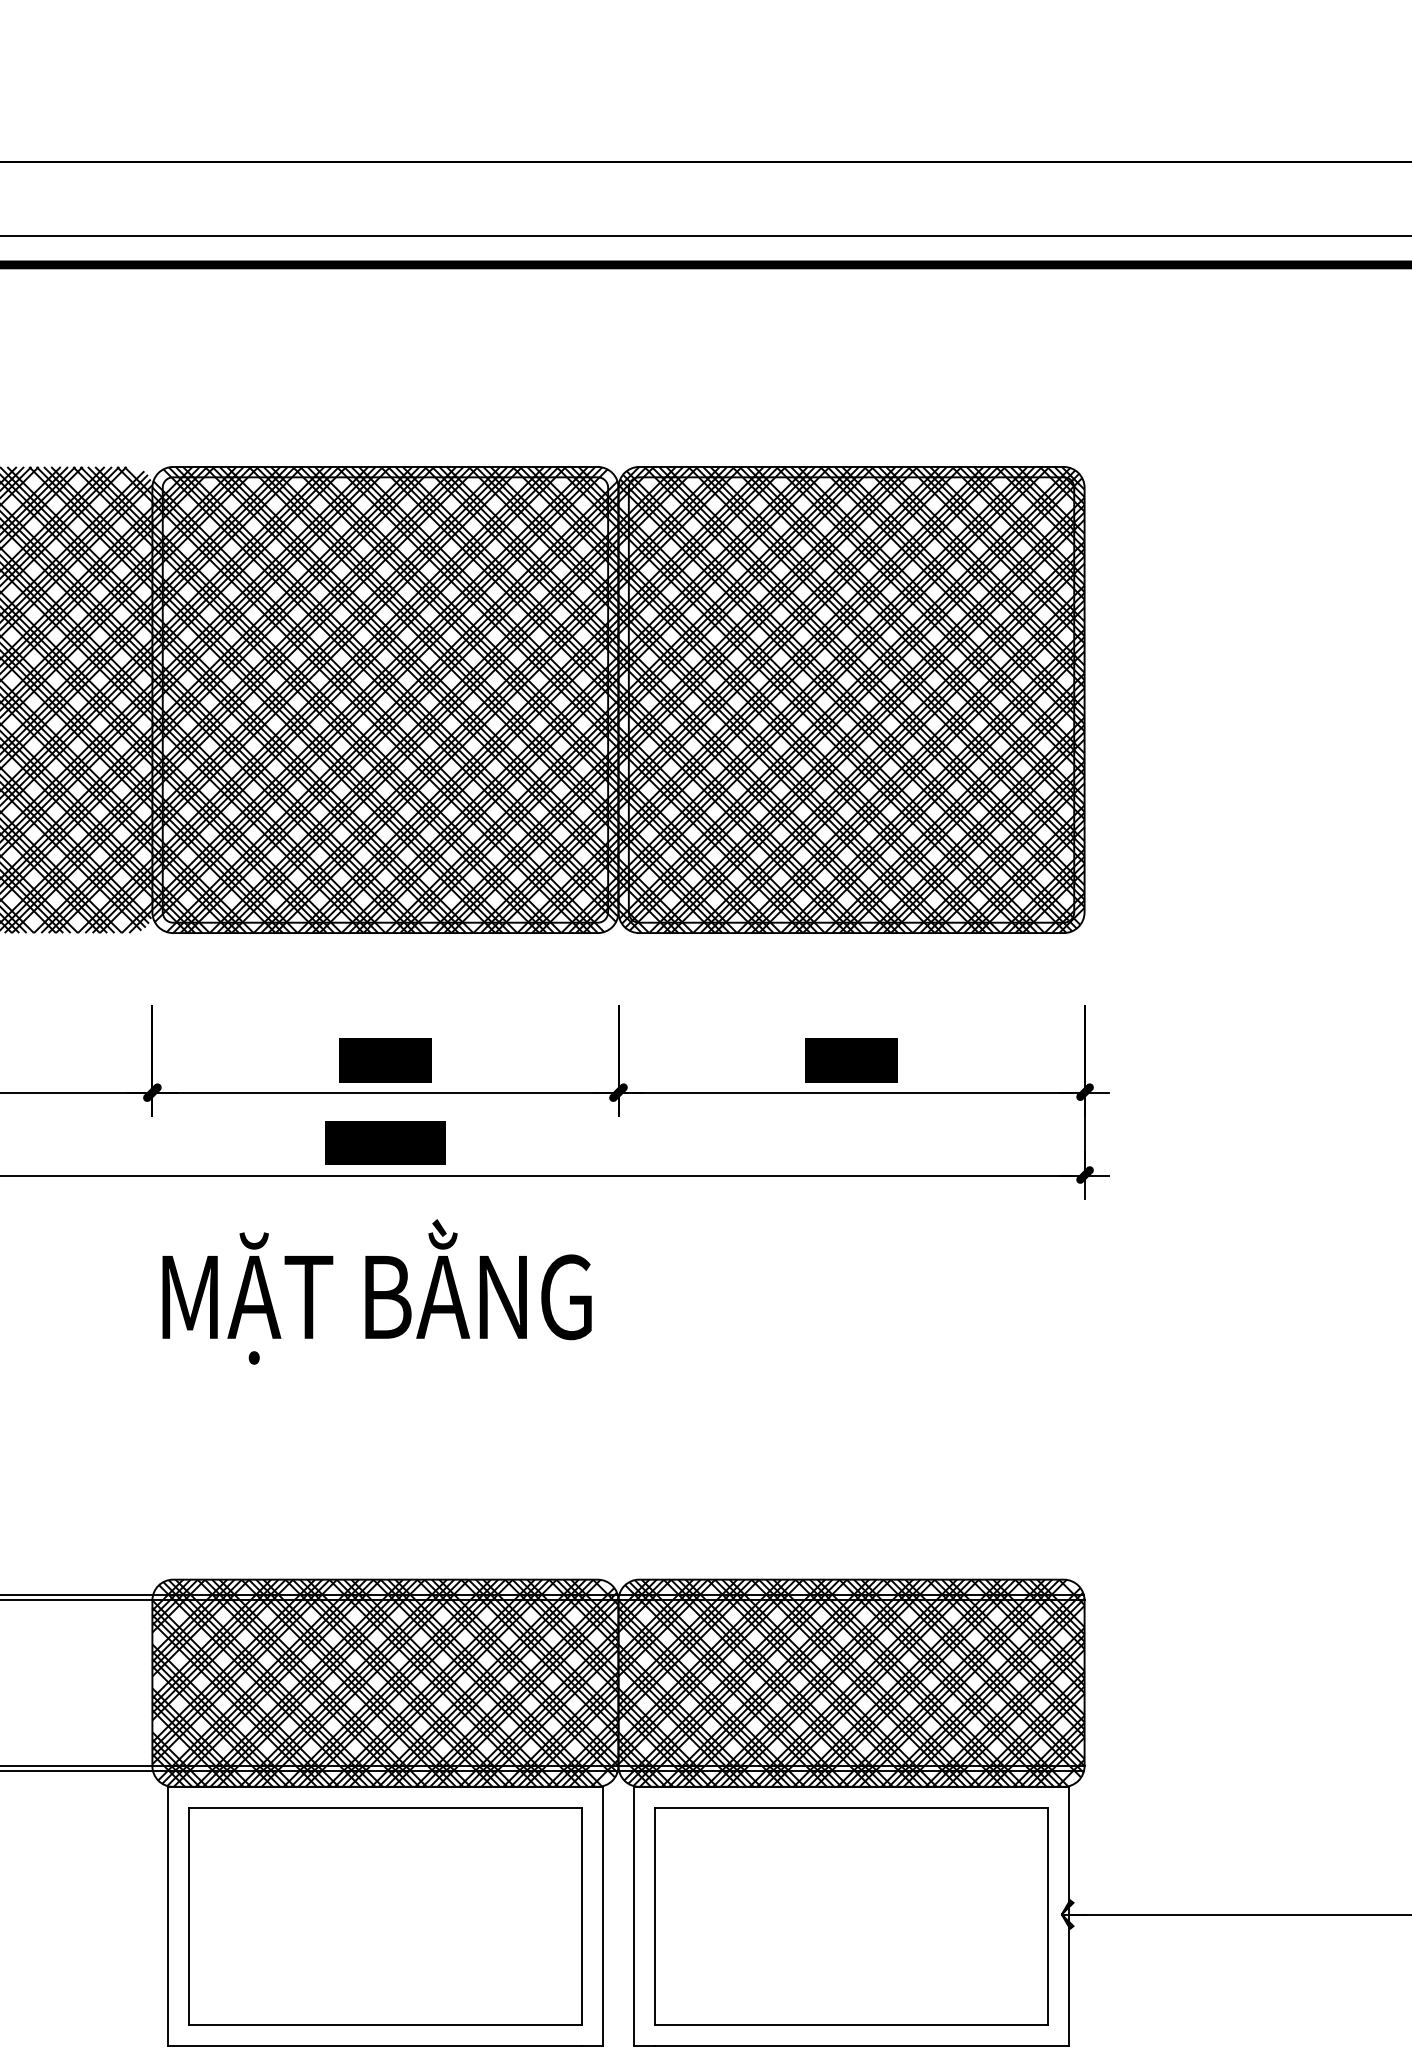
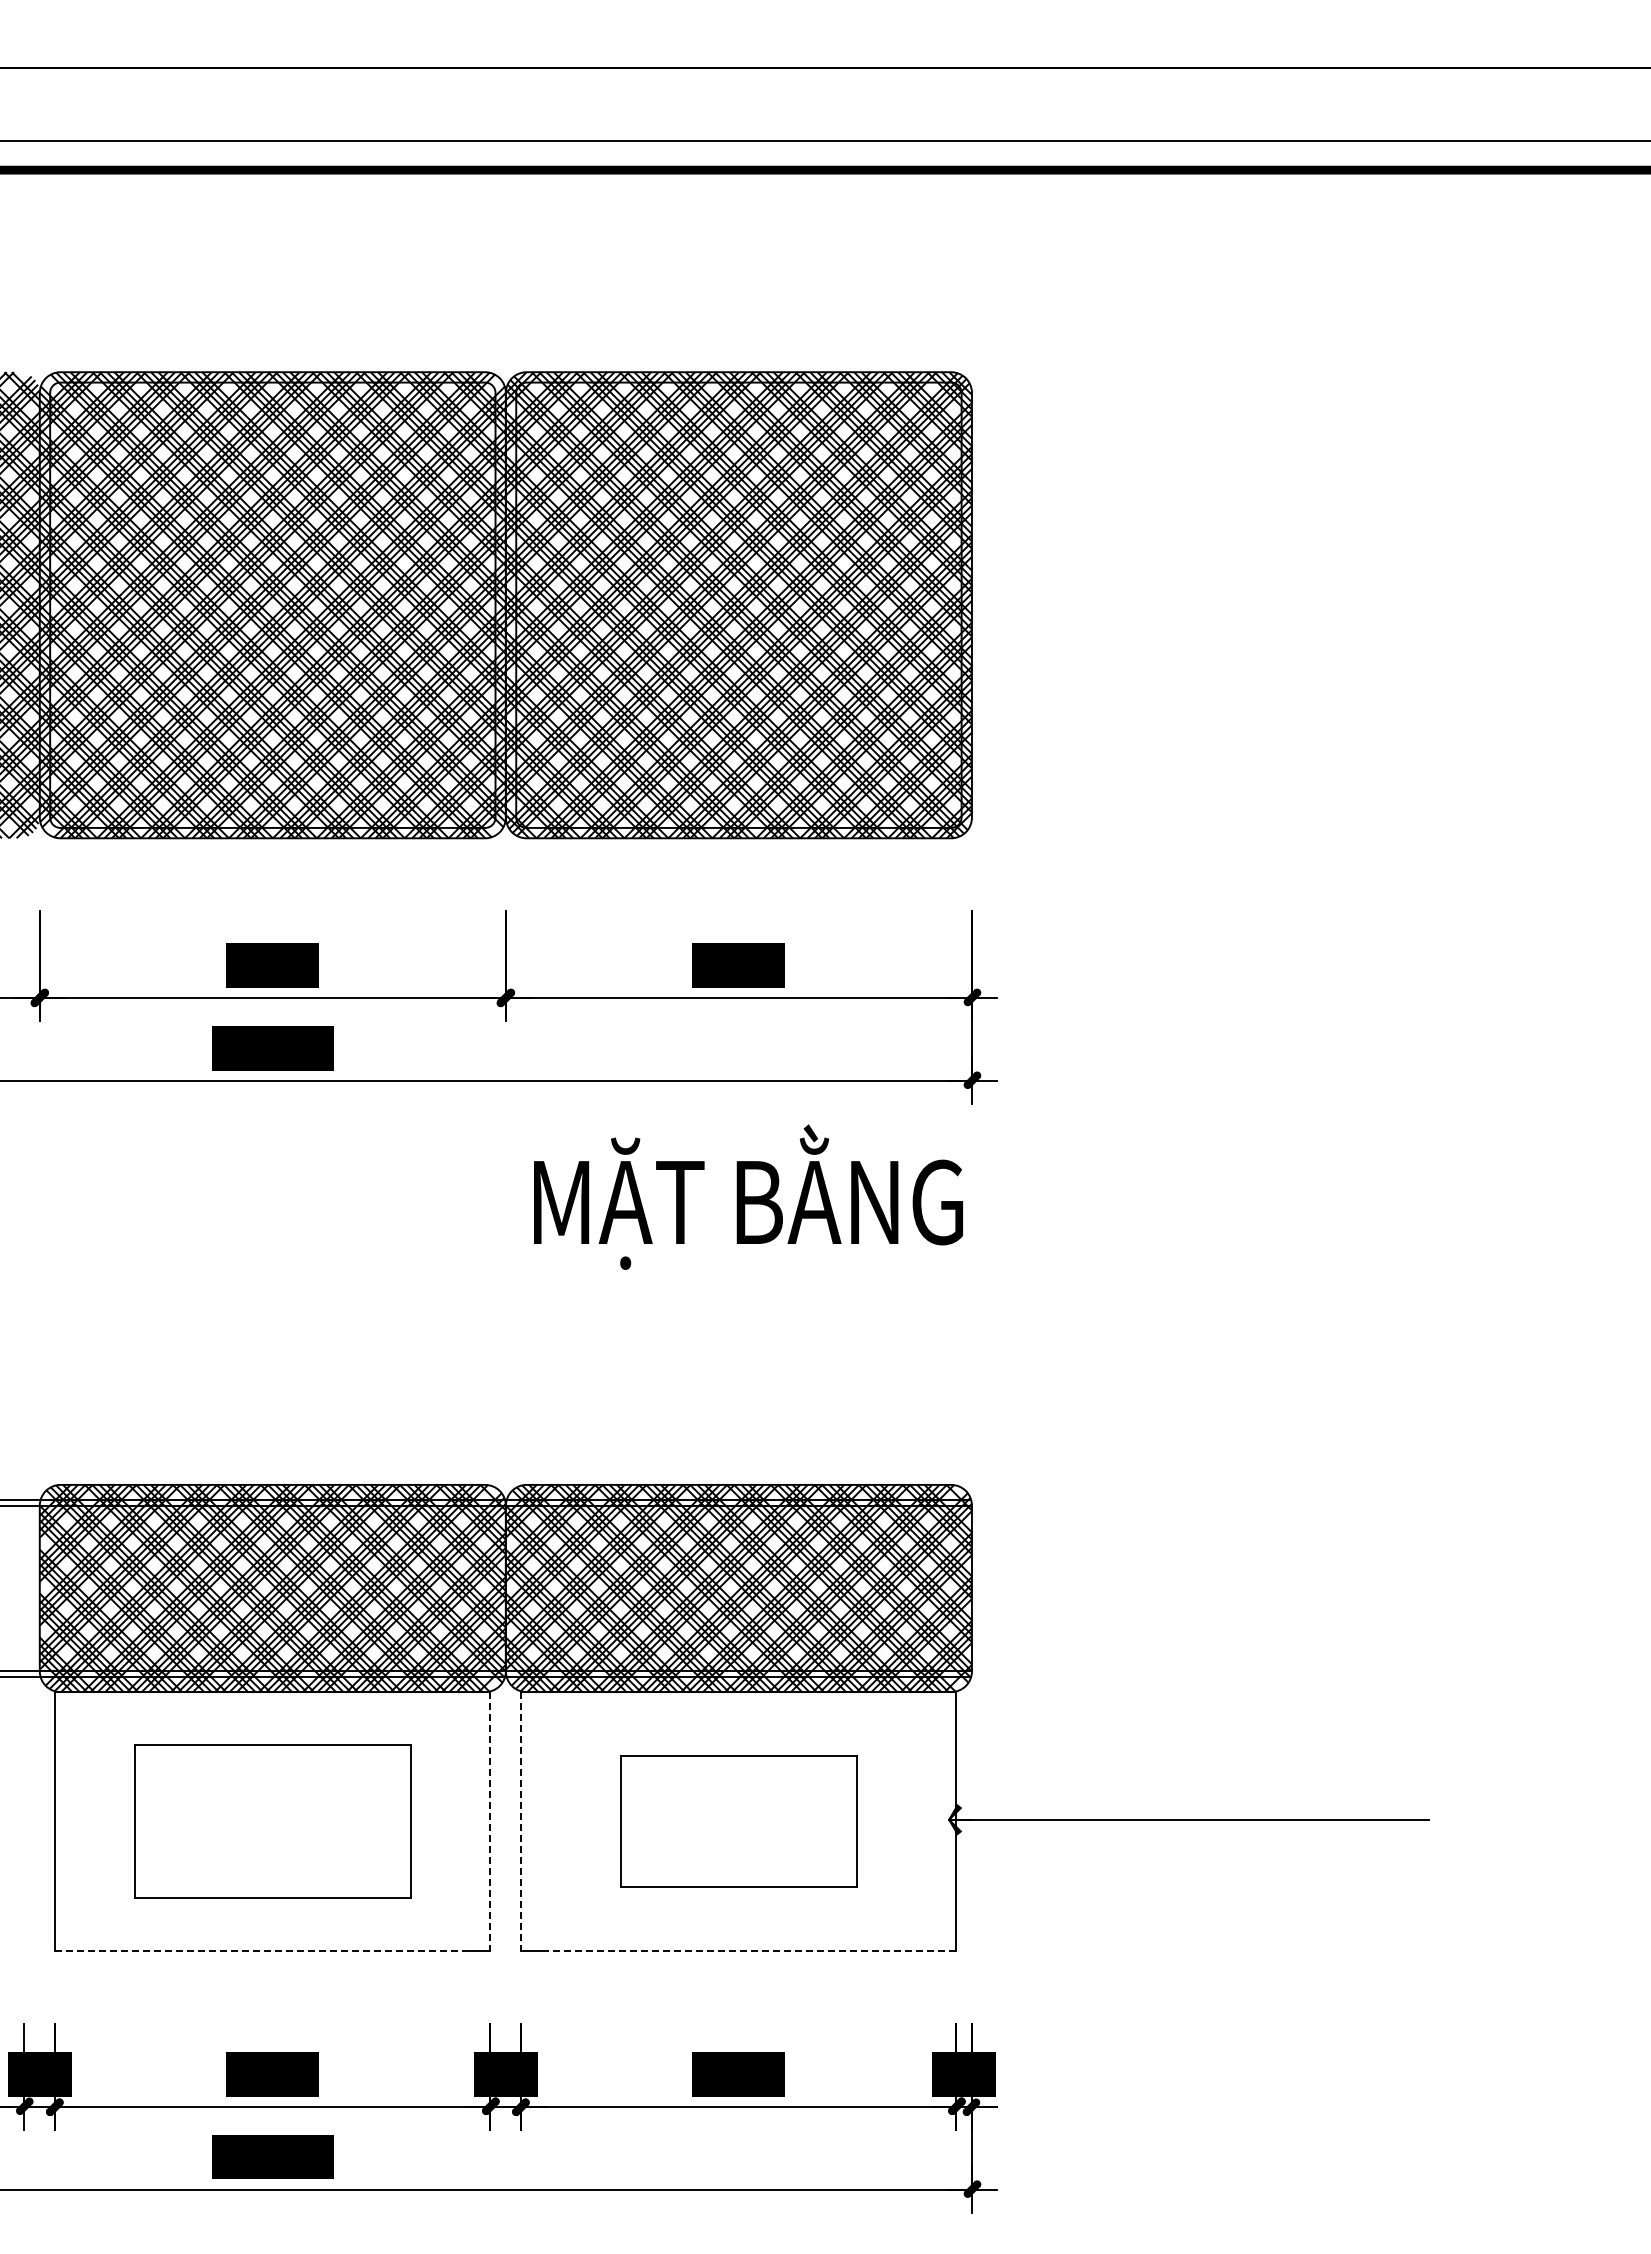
text: (377, 1291) -> (748, 1196), moved
part: (385, 1916) -> (272, 1821), size x0.7
part: (851, 1916) -> (738, 1821), size x0.6
line: (603, 1917) -> (490, 1822), solid -> dashed
line: (634, 1917) -> (521, 1822), solid -> dashed
line: (375, 2046) -> (262, 1951), solid -> dashed
line: (862, 2046) -> (749, 1951), solid -> dashed

